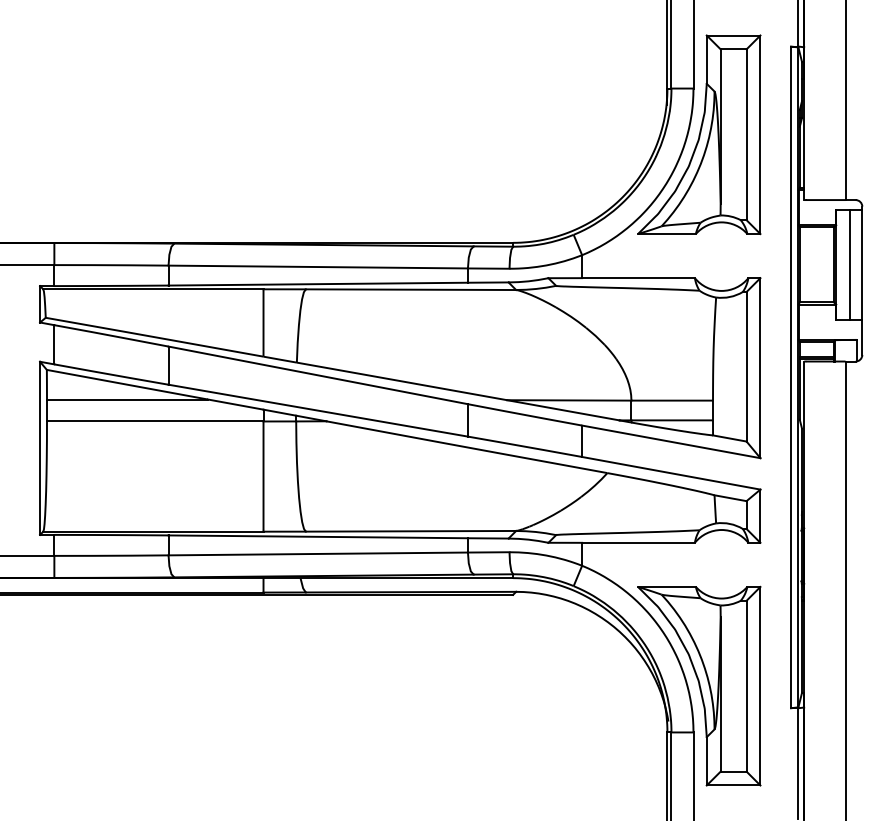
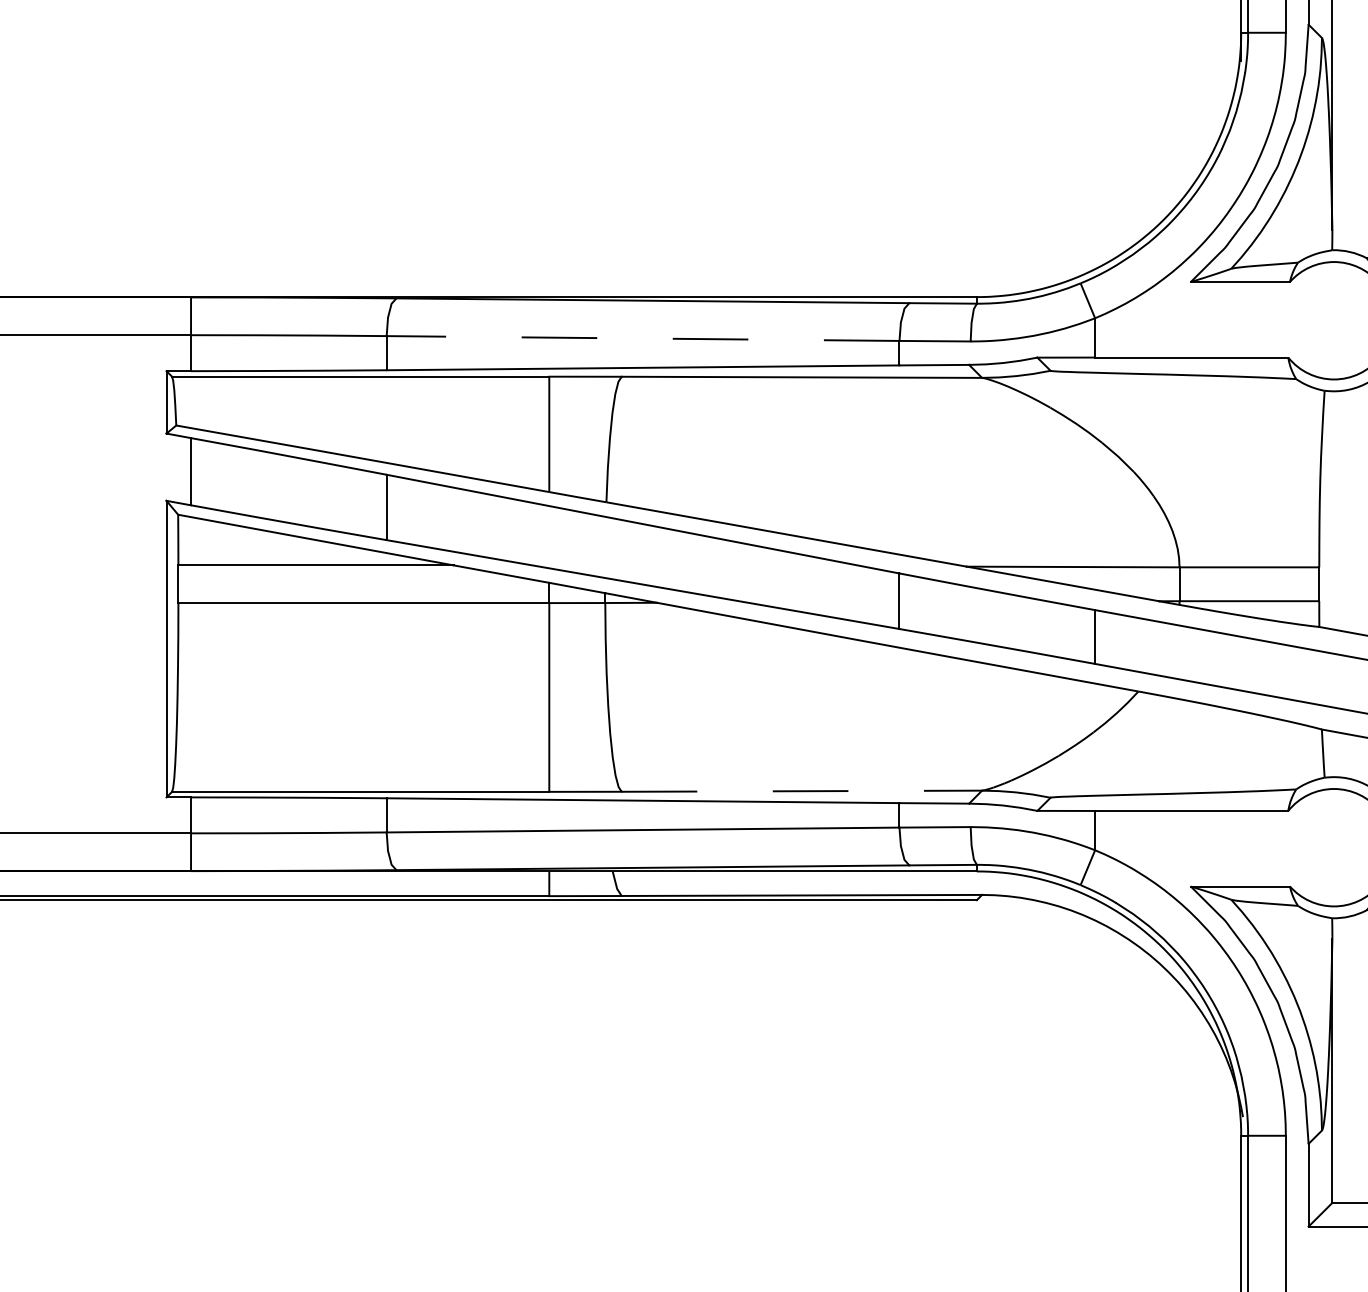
line: (318, 267) -> (643, 339), solid -> dashed
line: (411, 531) -> (802, 791), solid -> dashed

